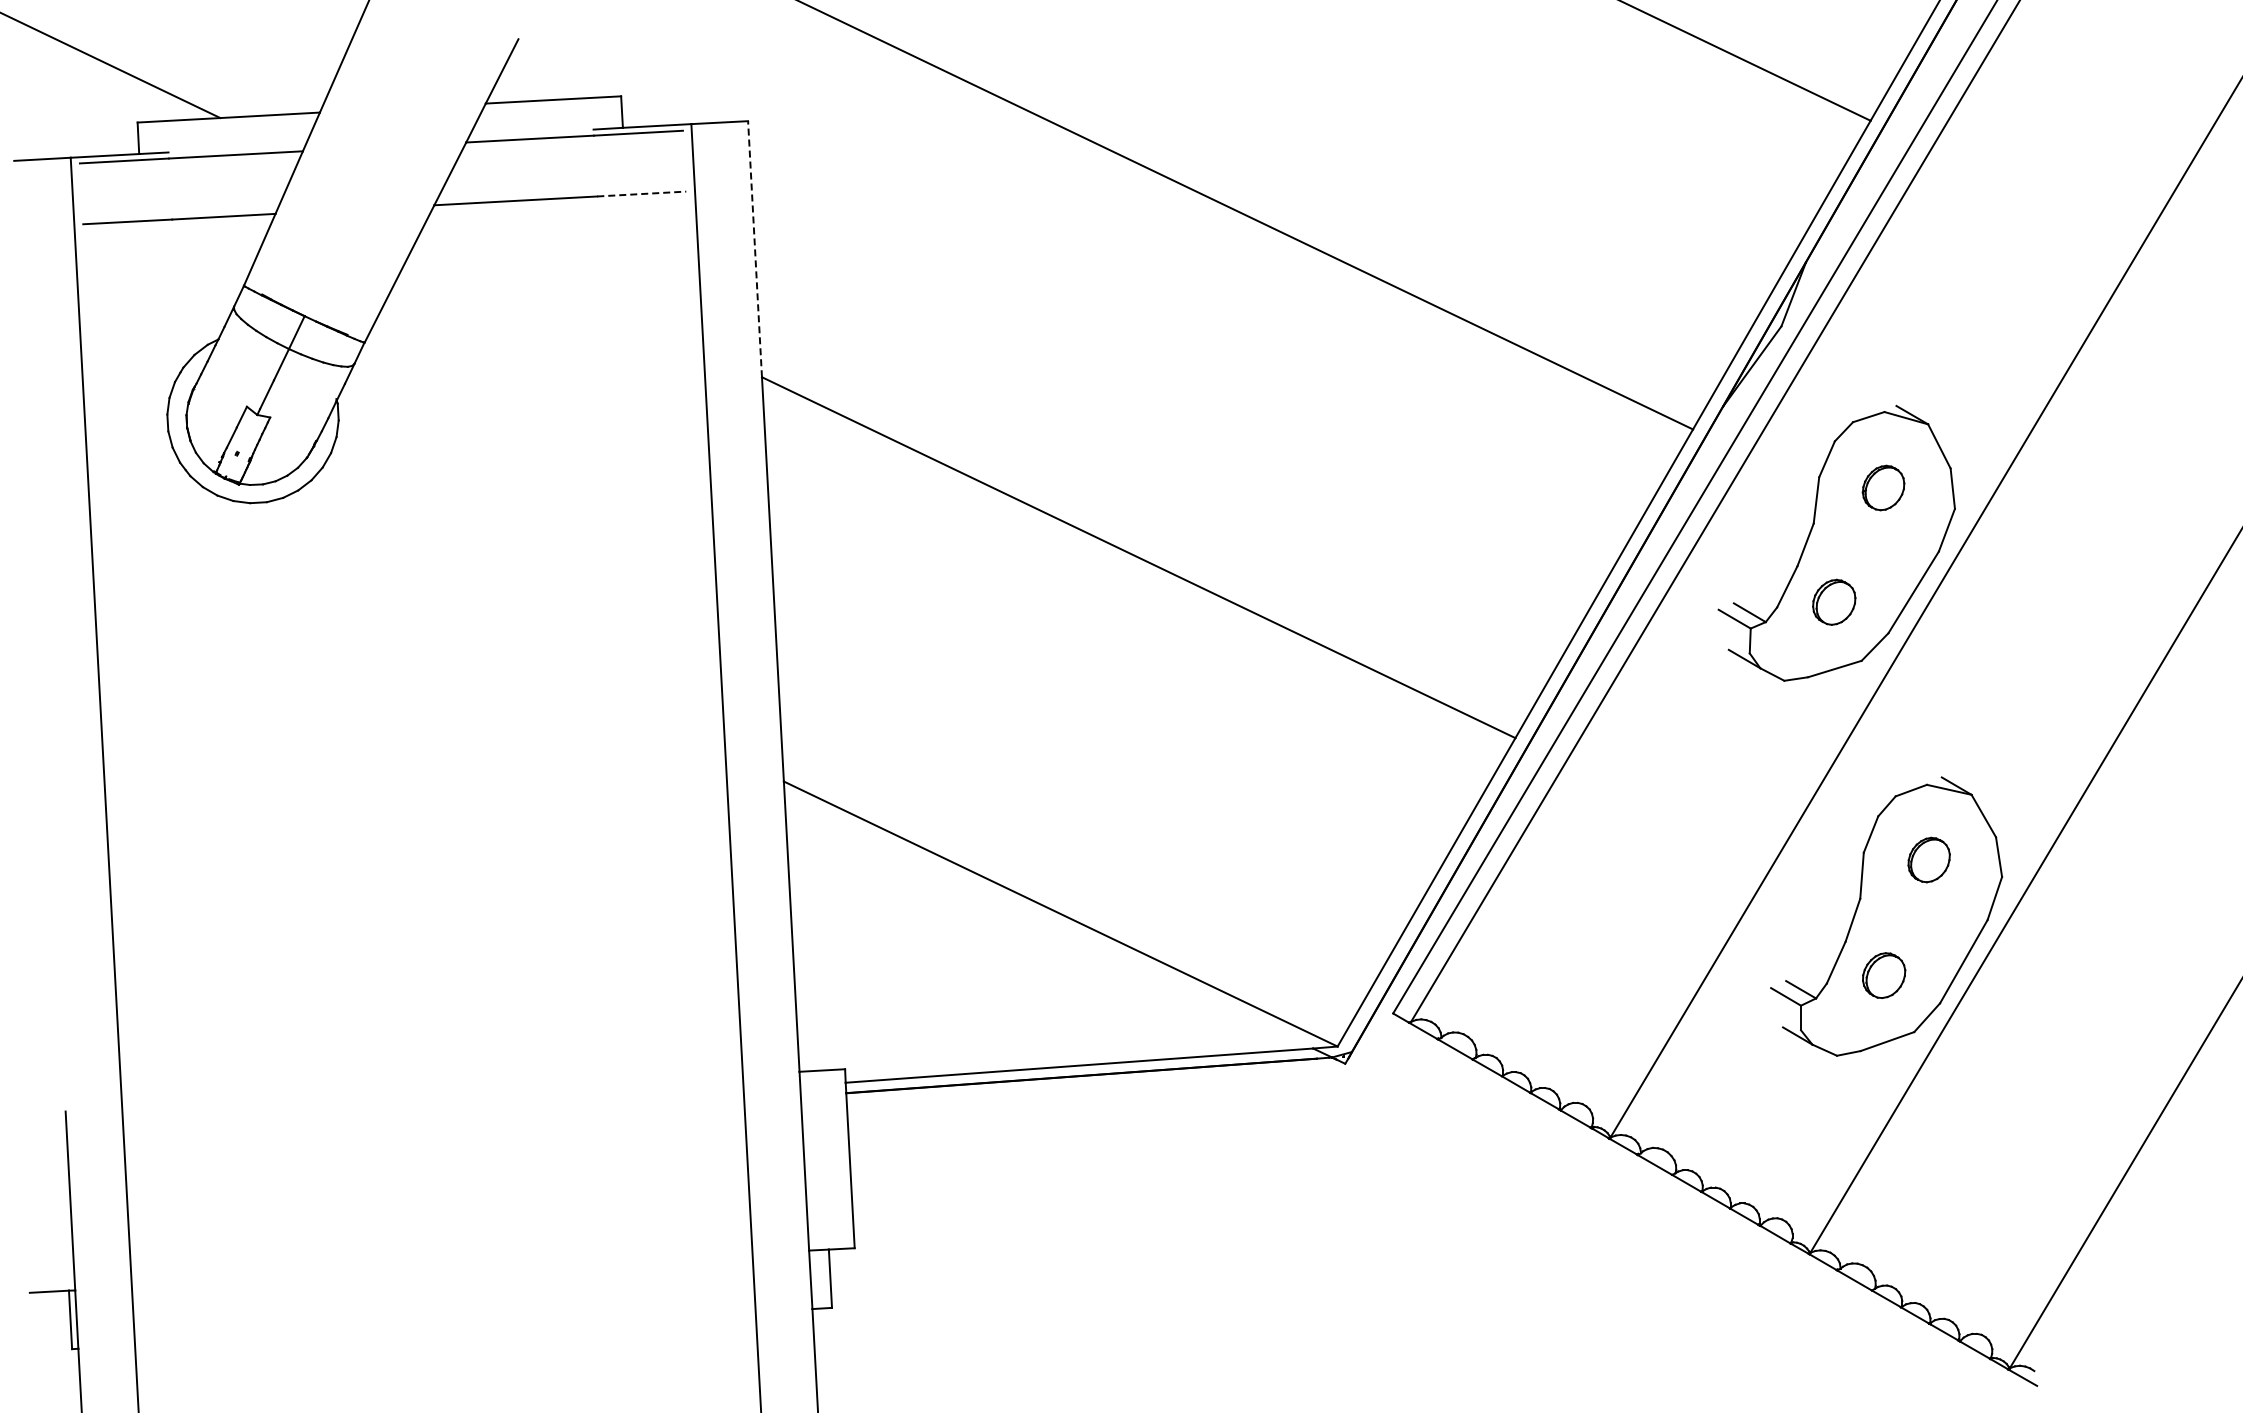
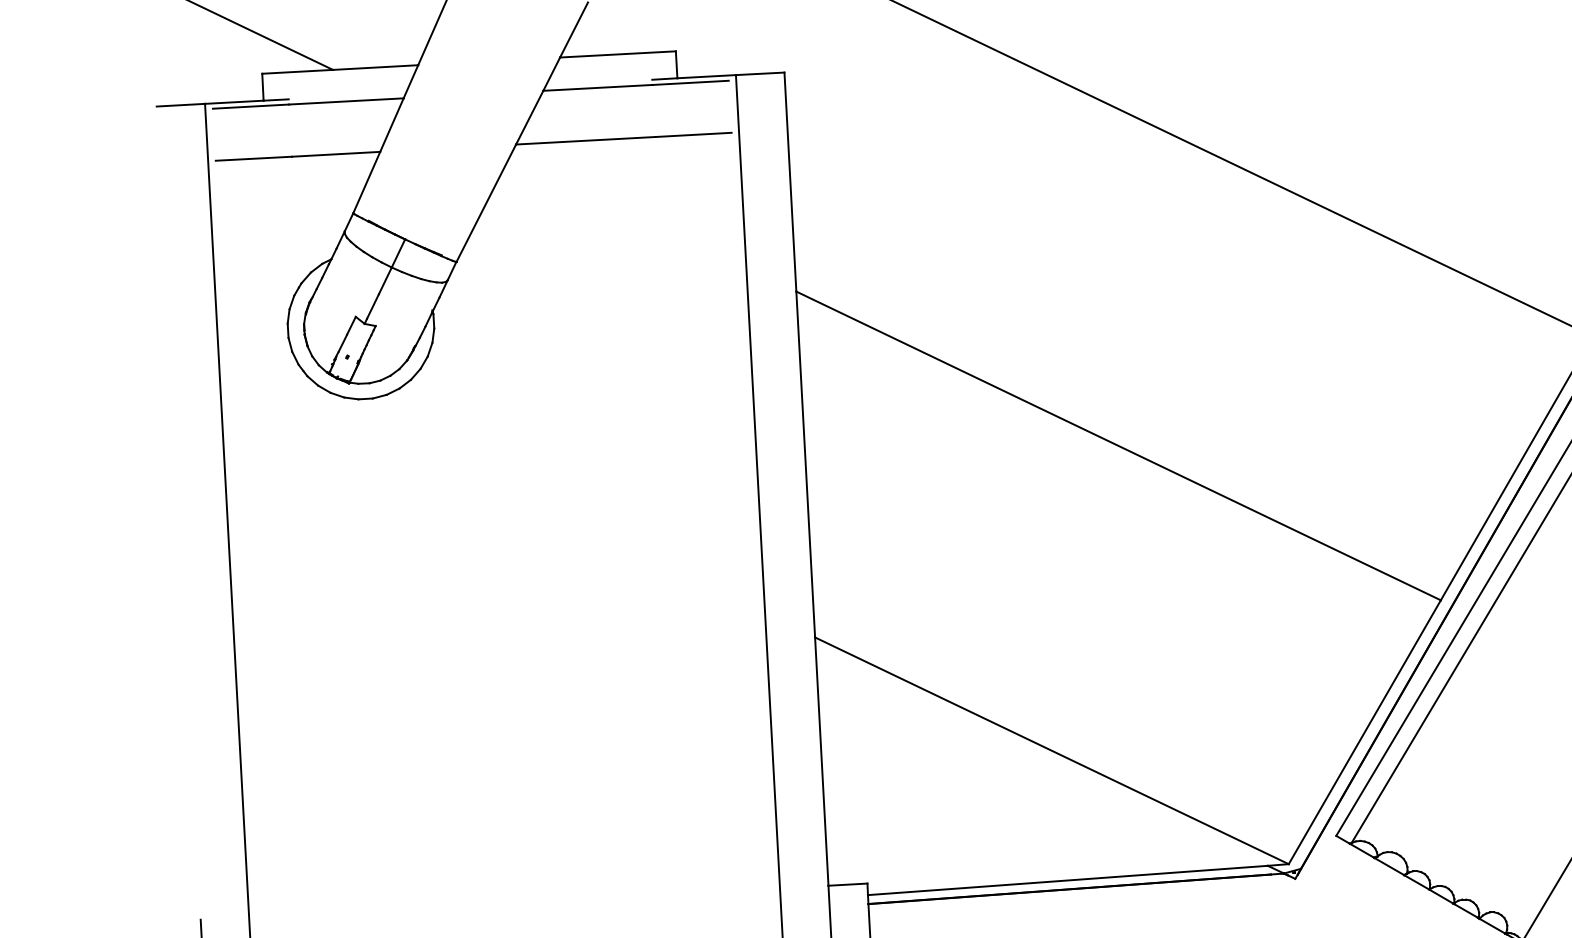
line: (641, 194) -> (693, 135), dashed -> solid
line: (755, 248) -> (790, 181), dashed -> solid

